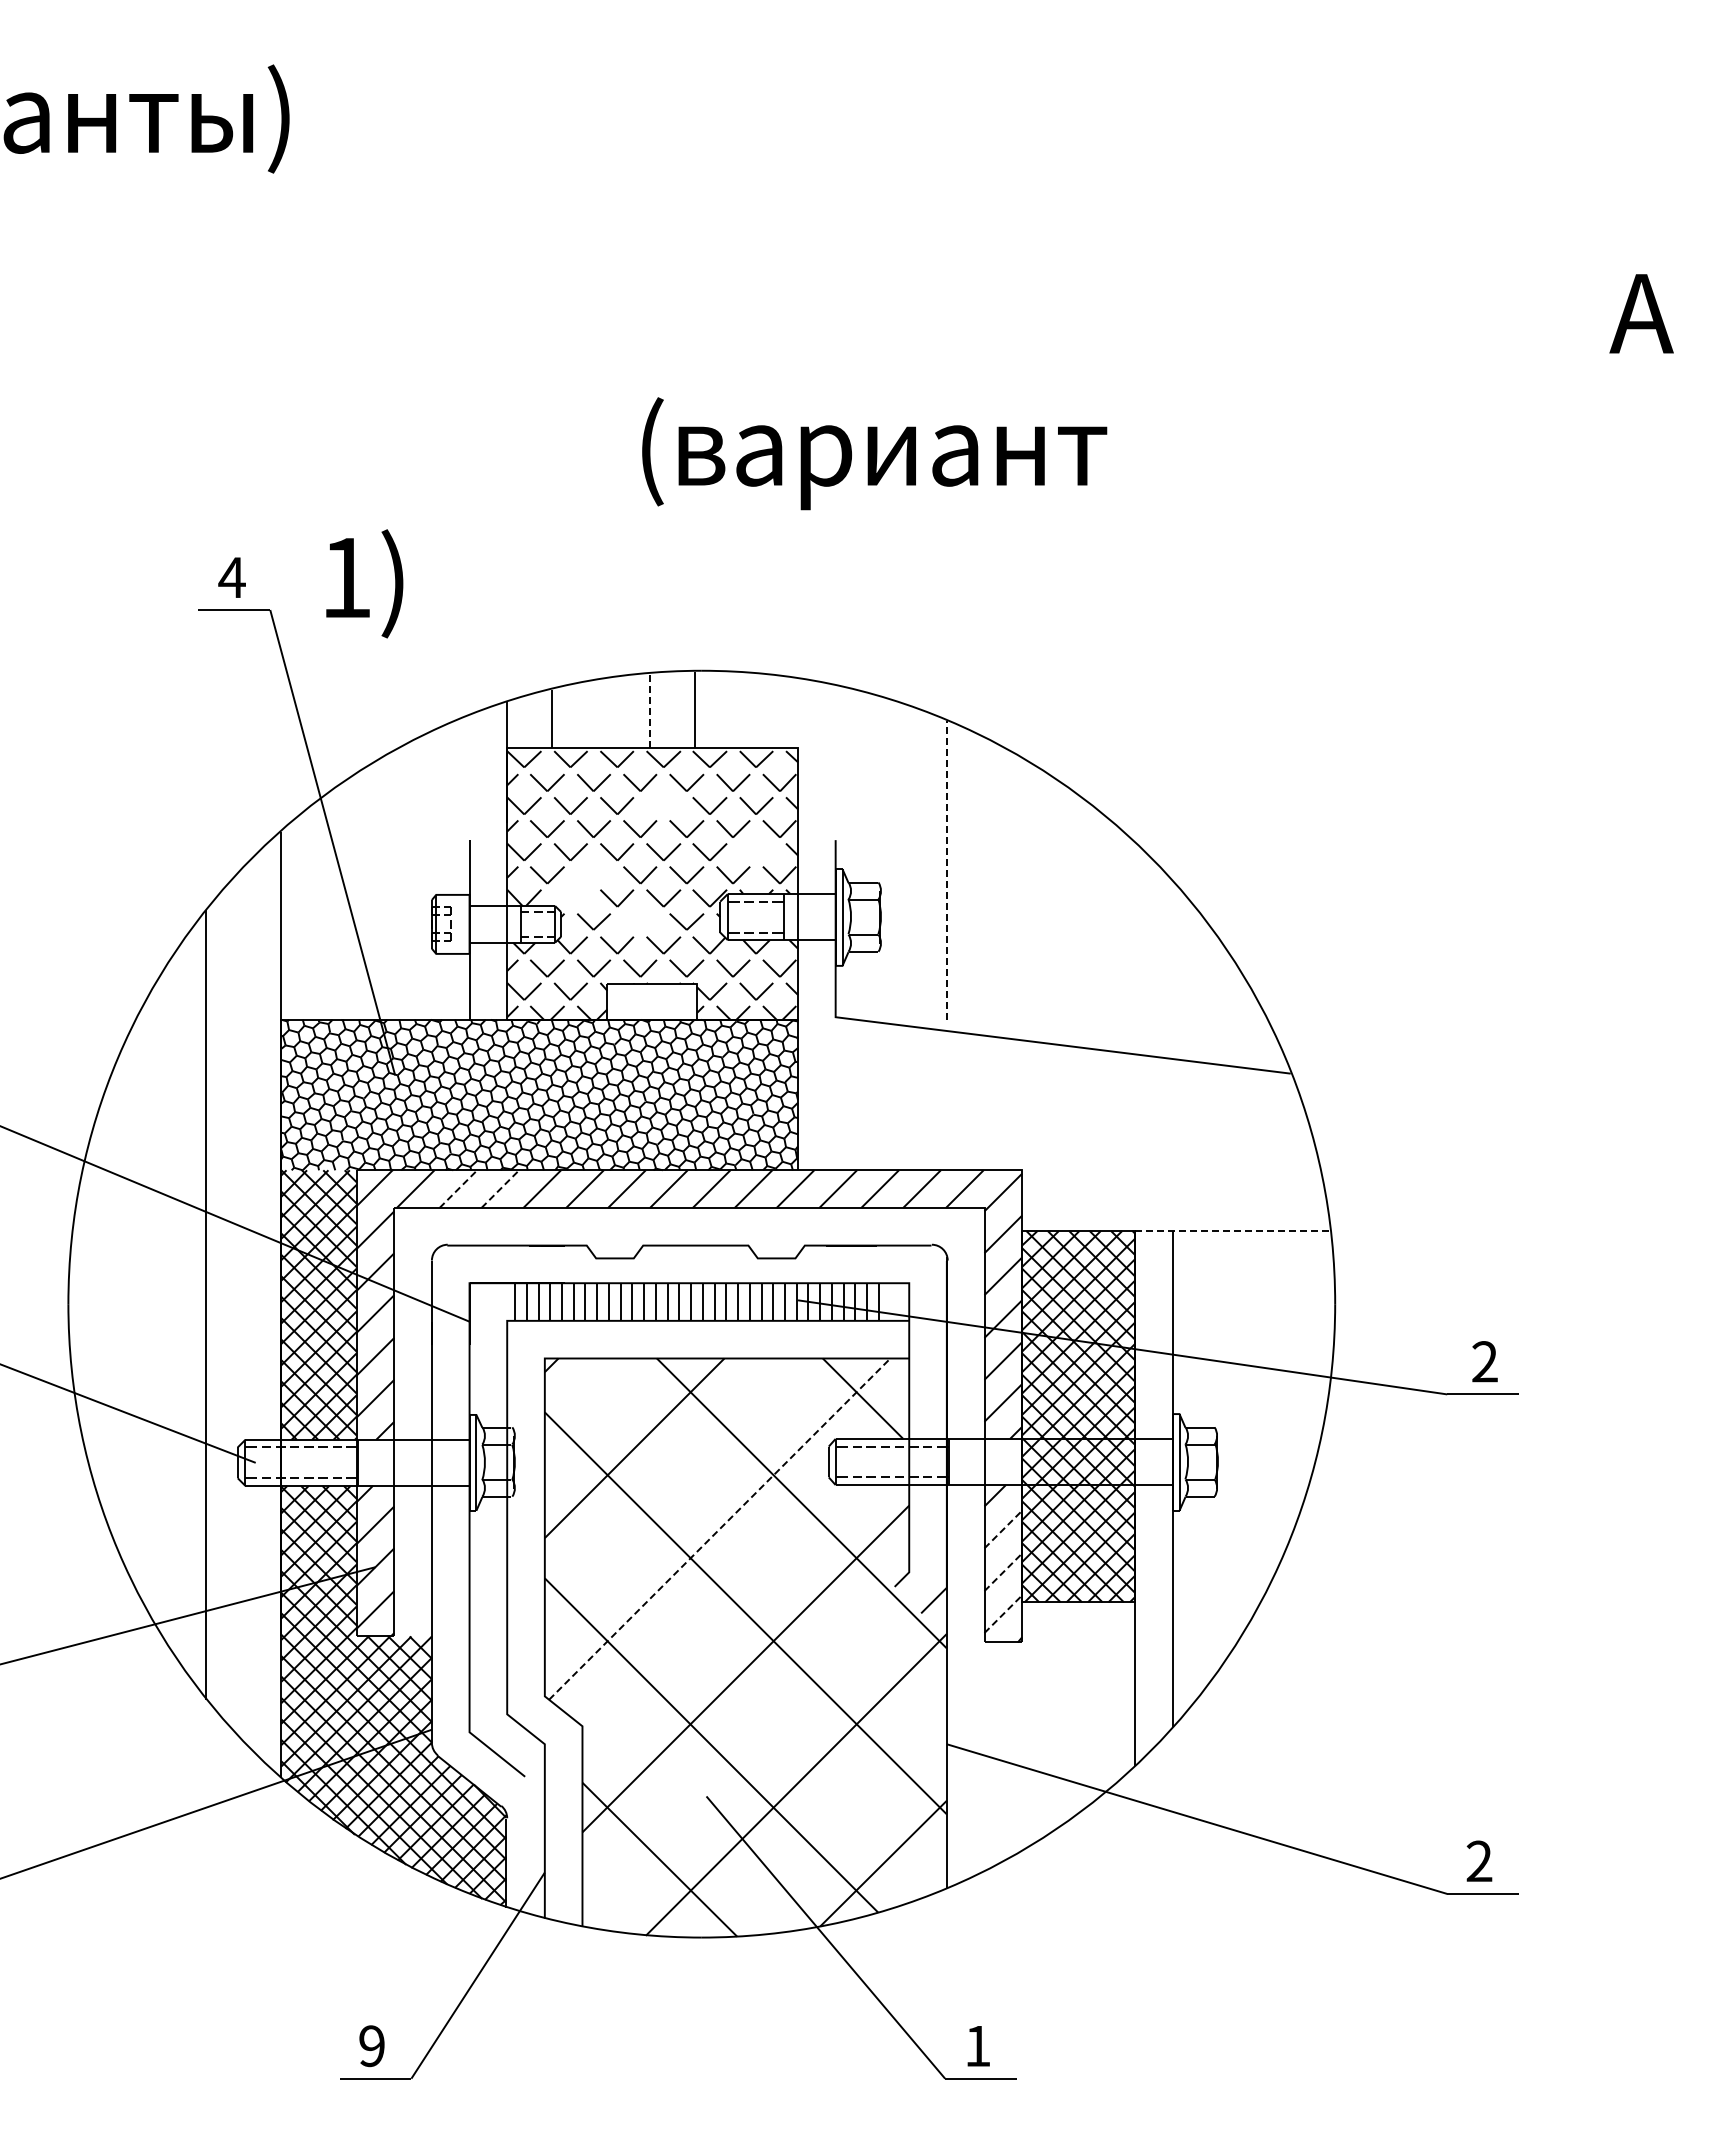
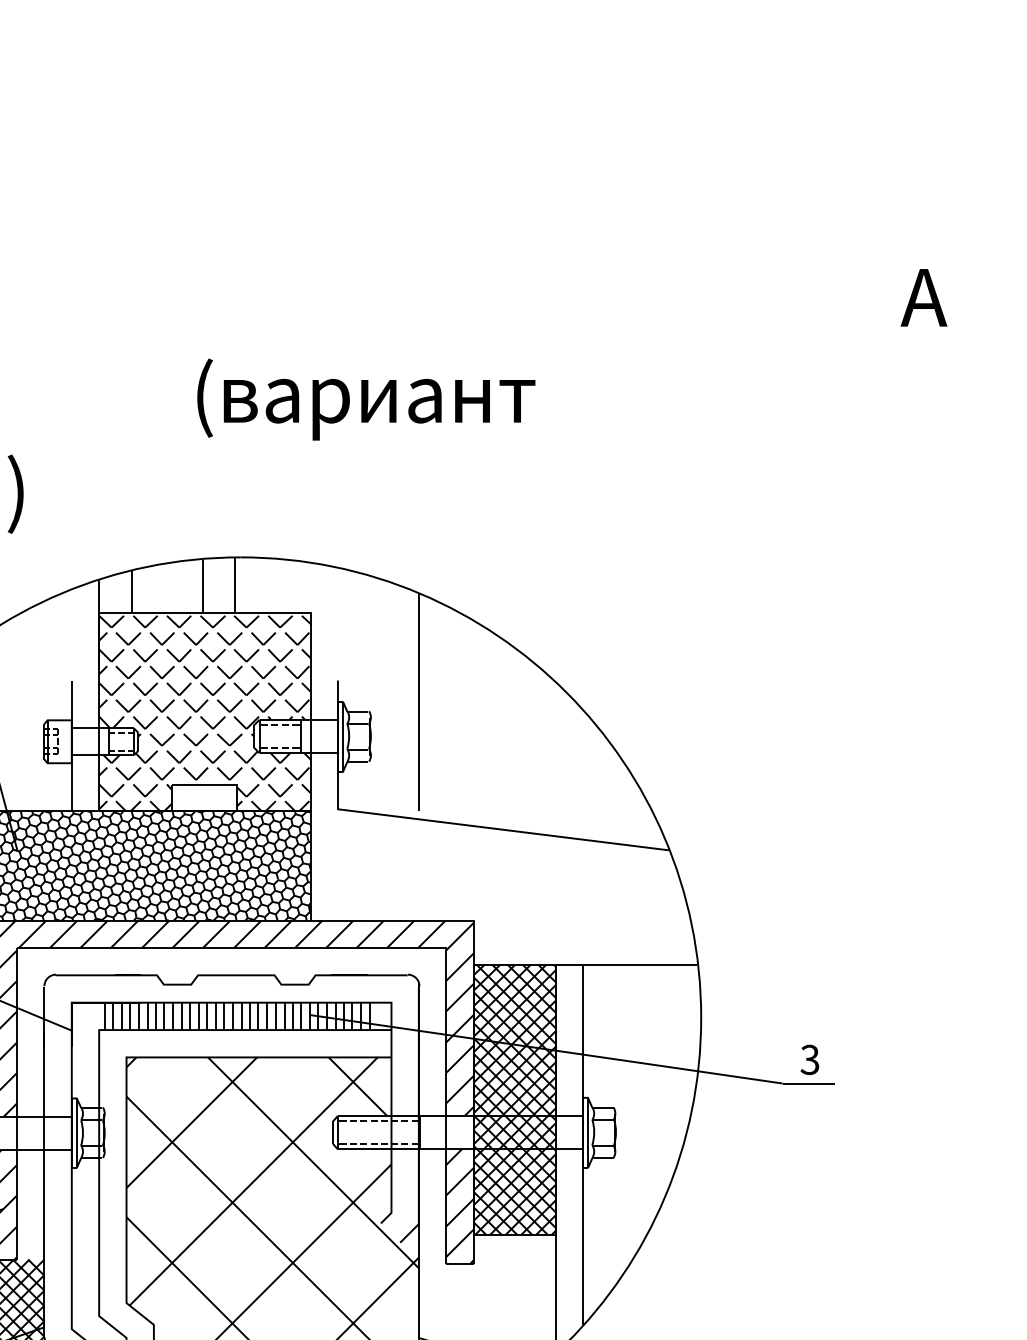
line: (650, 710) -> (203, 586), dashed -> solid
part: (663, 805) -> (212, 655), added
part: (756, 851) -> (280, 688), added
line: (946, 870) -> (418, 702), dashed -> solid
part: (582, 886) -> (153, 714), added
part: (640, 921) -> (196, 739), added
line: (458, 1189) -> (63, 934), dashed -> solid
line: (500, 1189) -> (94, 934), dashed -> solid
line: (1232, 1231) -> (626, 965), dashed -> solid
text: (1484, 1361) -> (809, 1059), 2 -> 3
line: (720, 1528) -> (254, 1181), dashed -> solid
line: (1003, 1529) -> (460, 1181), dashed -> solid
line: (1003, 1572) -> (460, 1213), dashed -> solid
line: (1003, 1614) -> (460, 1243), dashed -> solid

